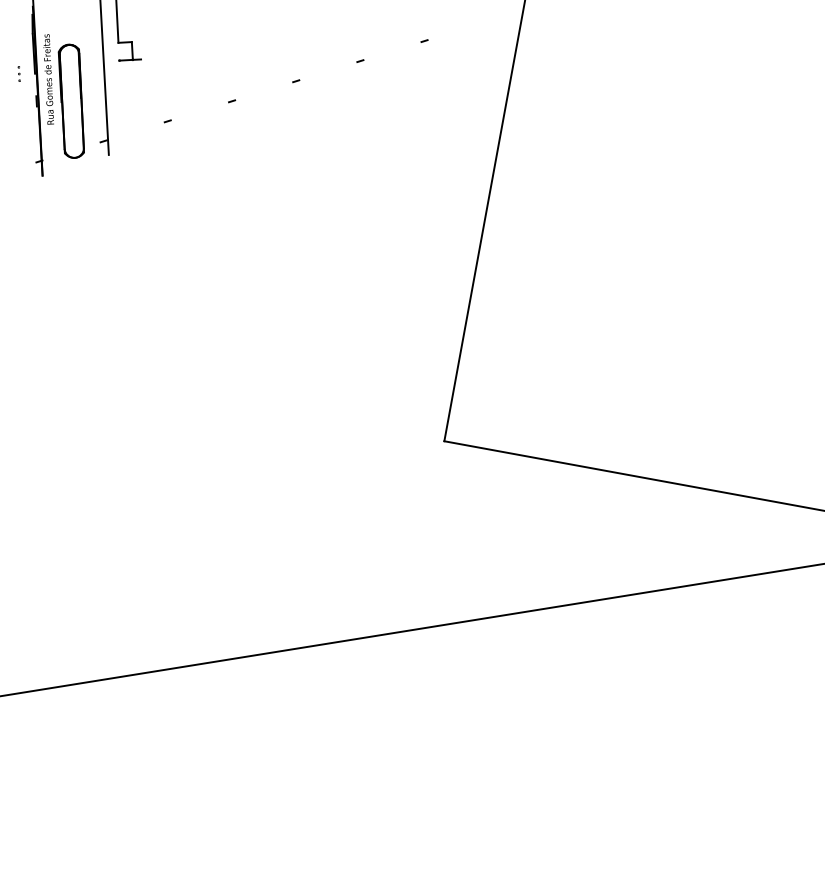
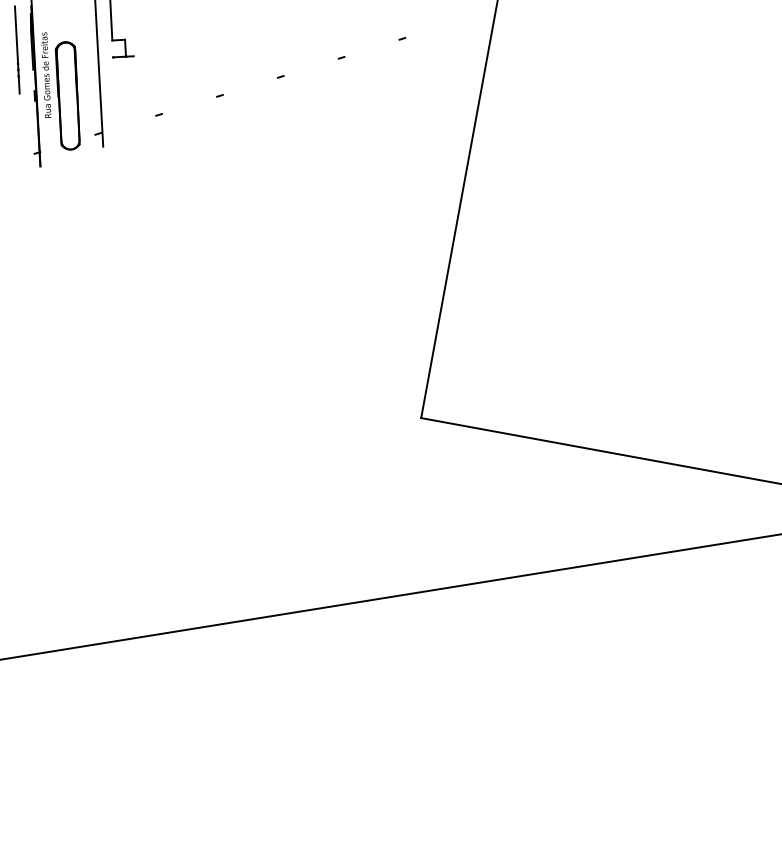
line: (17, 52) -> (16, 49), added

